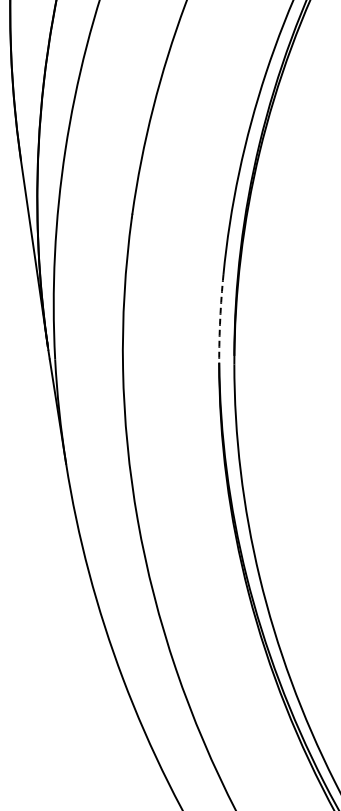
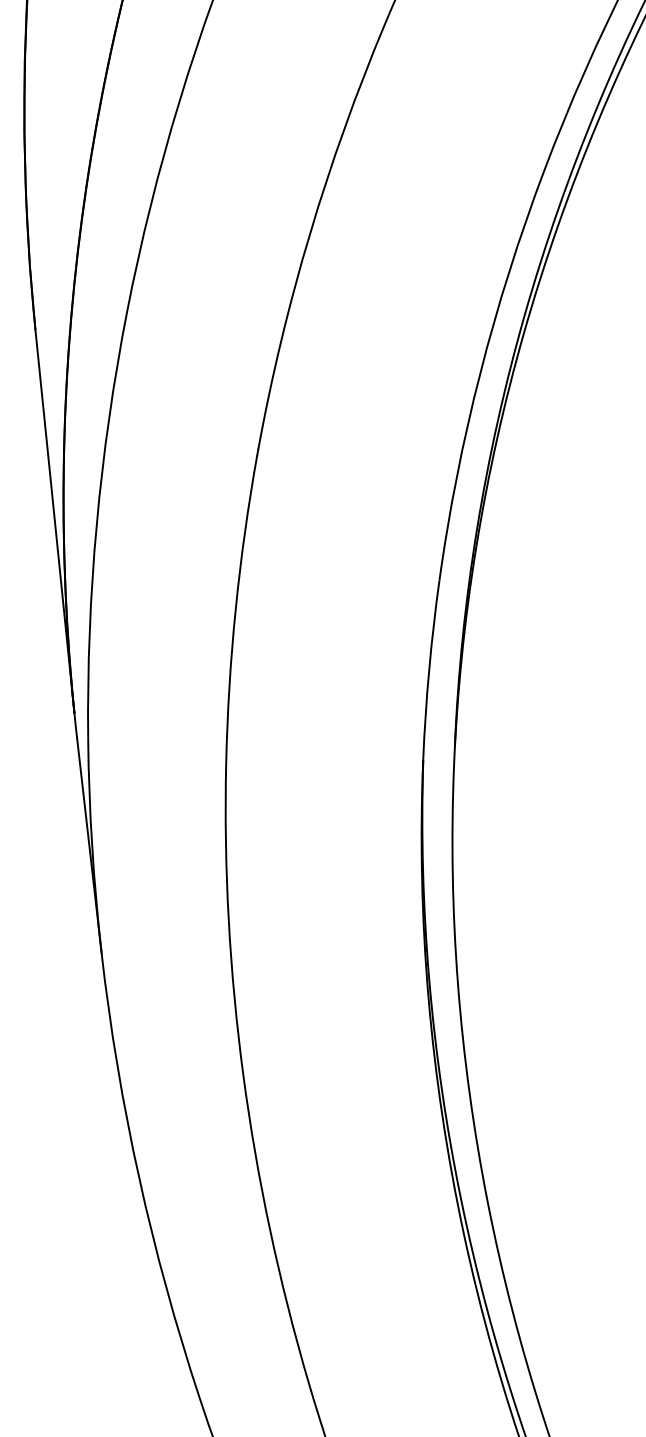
arc: (220, 318) -> (429, 669), dashed -> solid

